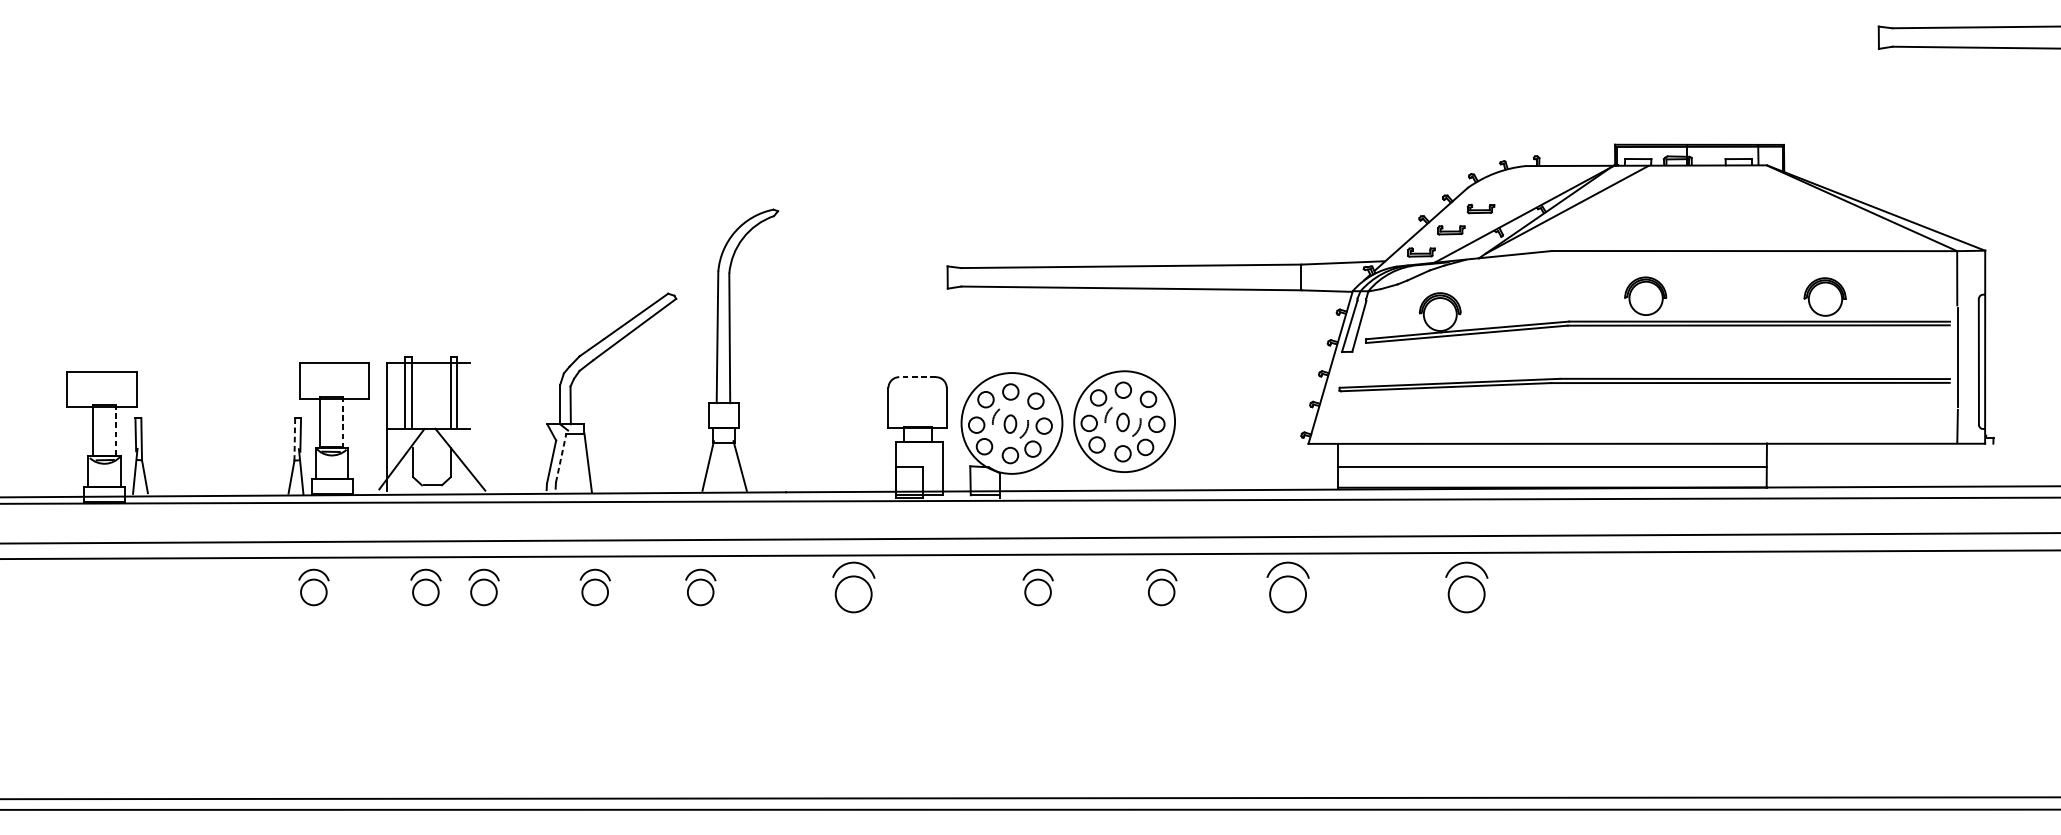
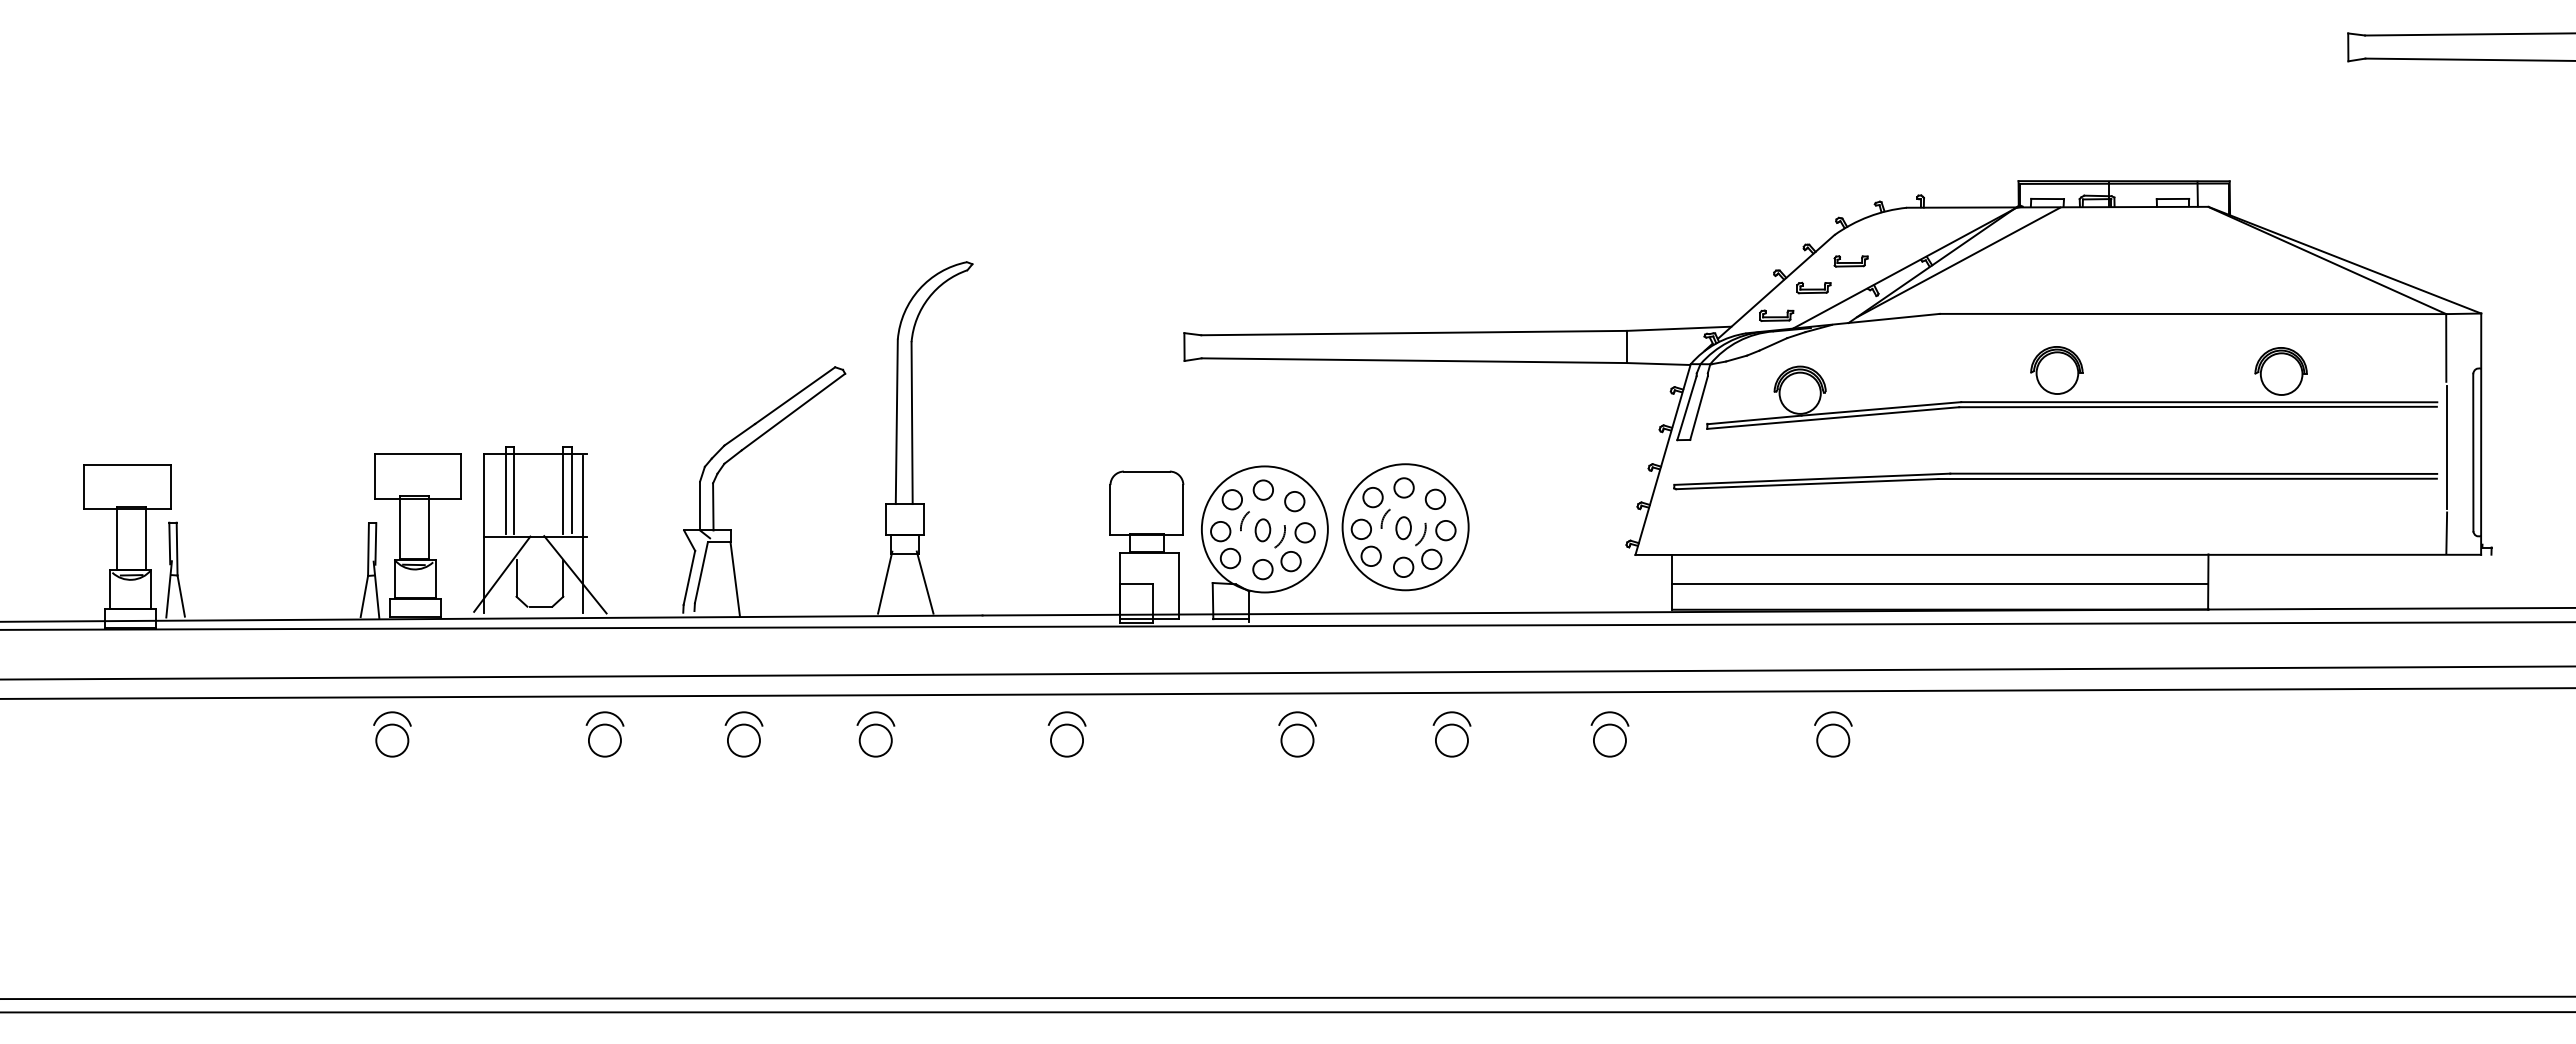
line: (917, 377) -> (1146, 471), dashed -> solid
line: (342, 421) -> (428, 527), dashed -> solid
line: (466, 426) -> (583, 533), added
line: (116, 430) -> (145, 538), dashed -> solid
line: (294, 440) -> (368, 550), dashed -> solid
line: (561, 457) -> (701, 572), dashed -> solid
part: (426, 587) -> (532, 734), removed
part: (853, 587) -> (1066, 734), size x0.71
part: (1287, 587) -> (1609, 734), size x0.71
part: (1466, 587) -> (1833, 734), size x0.71

